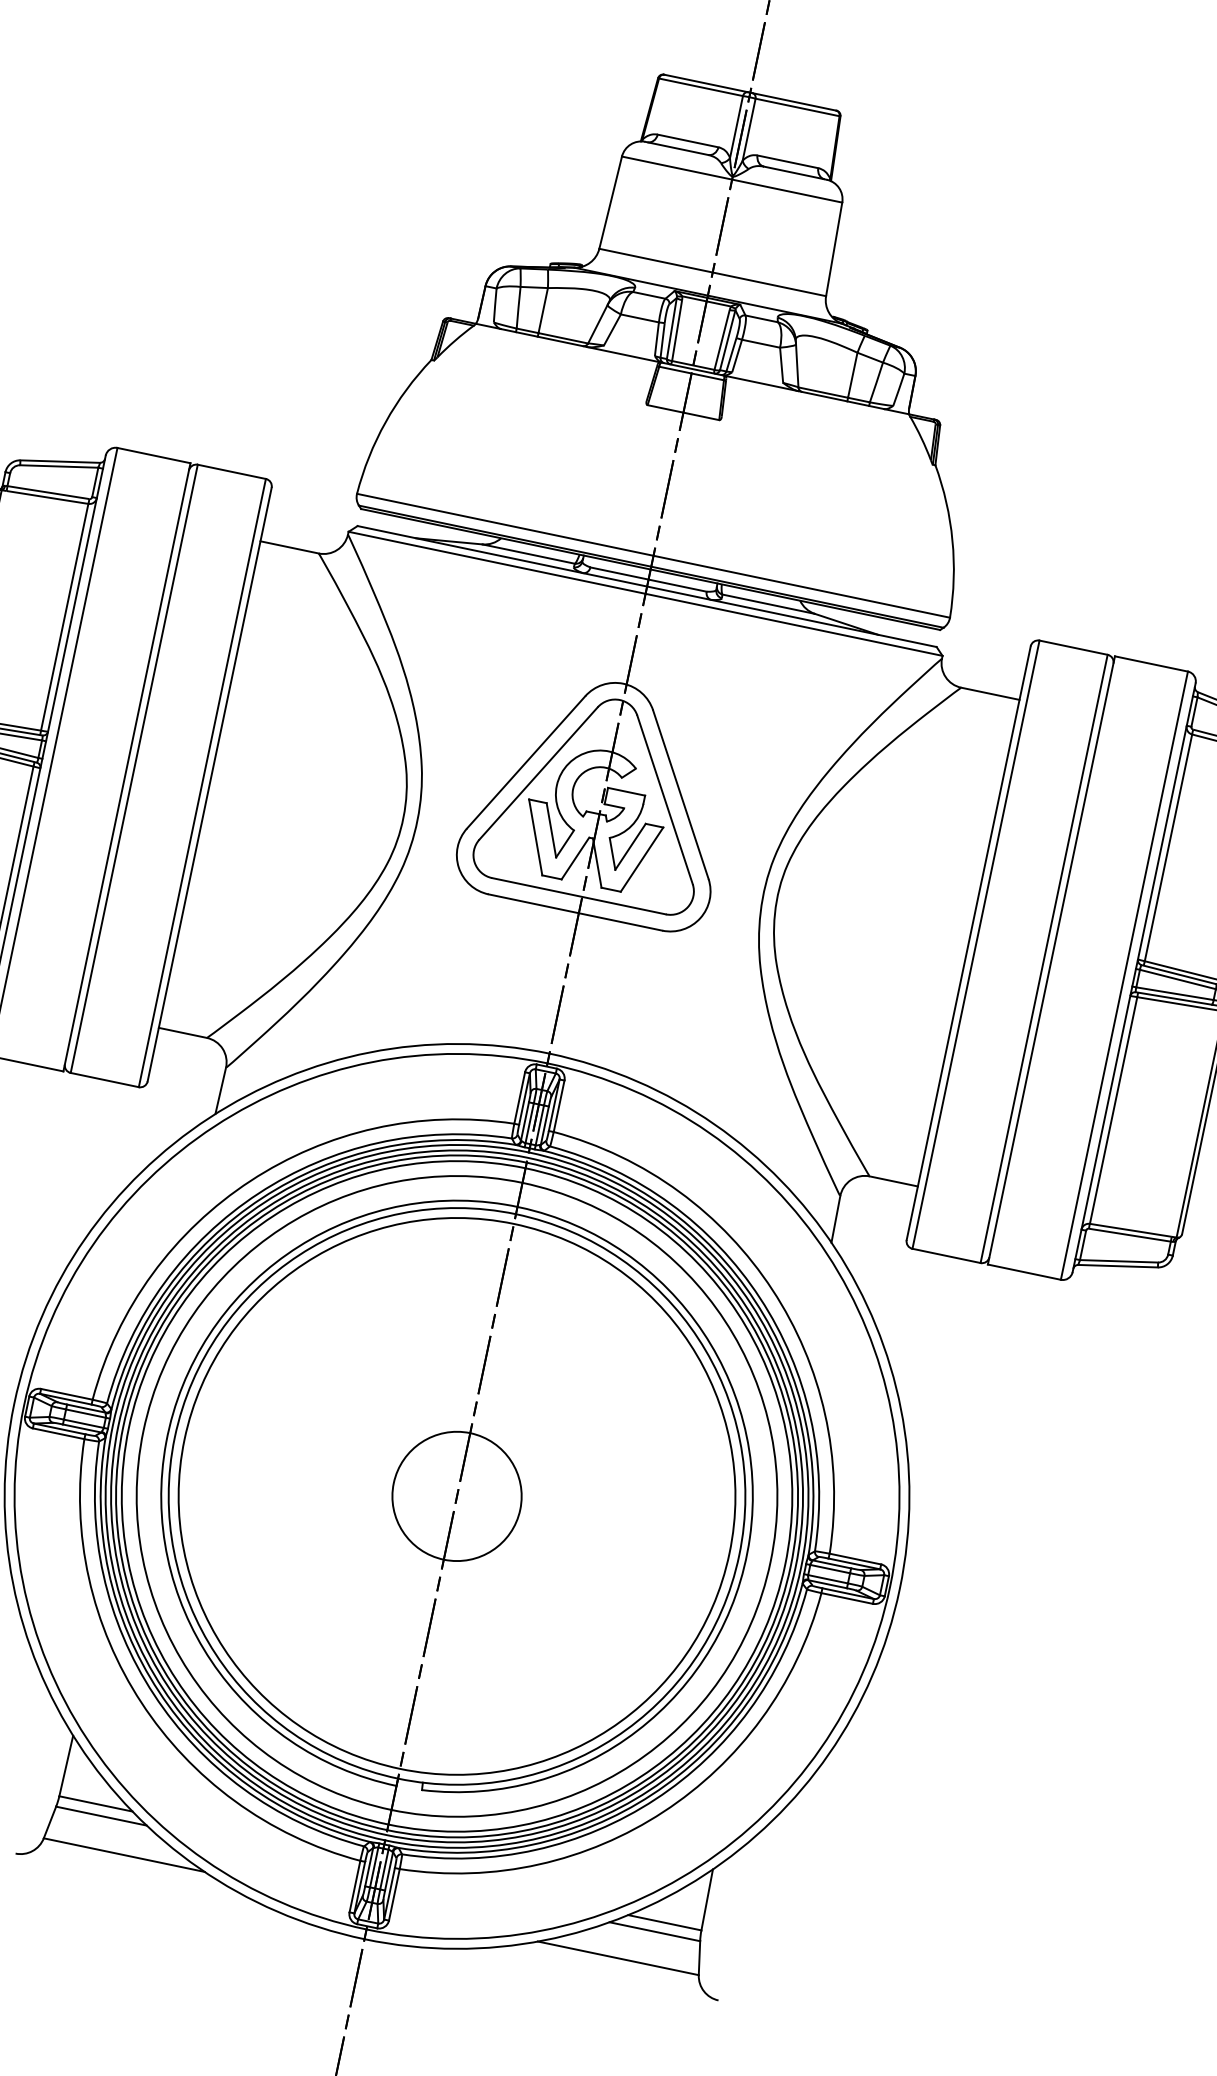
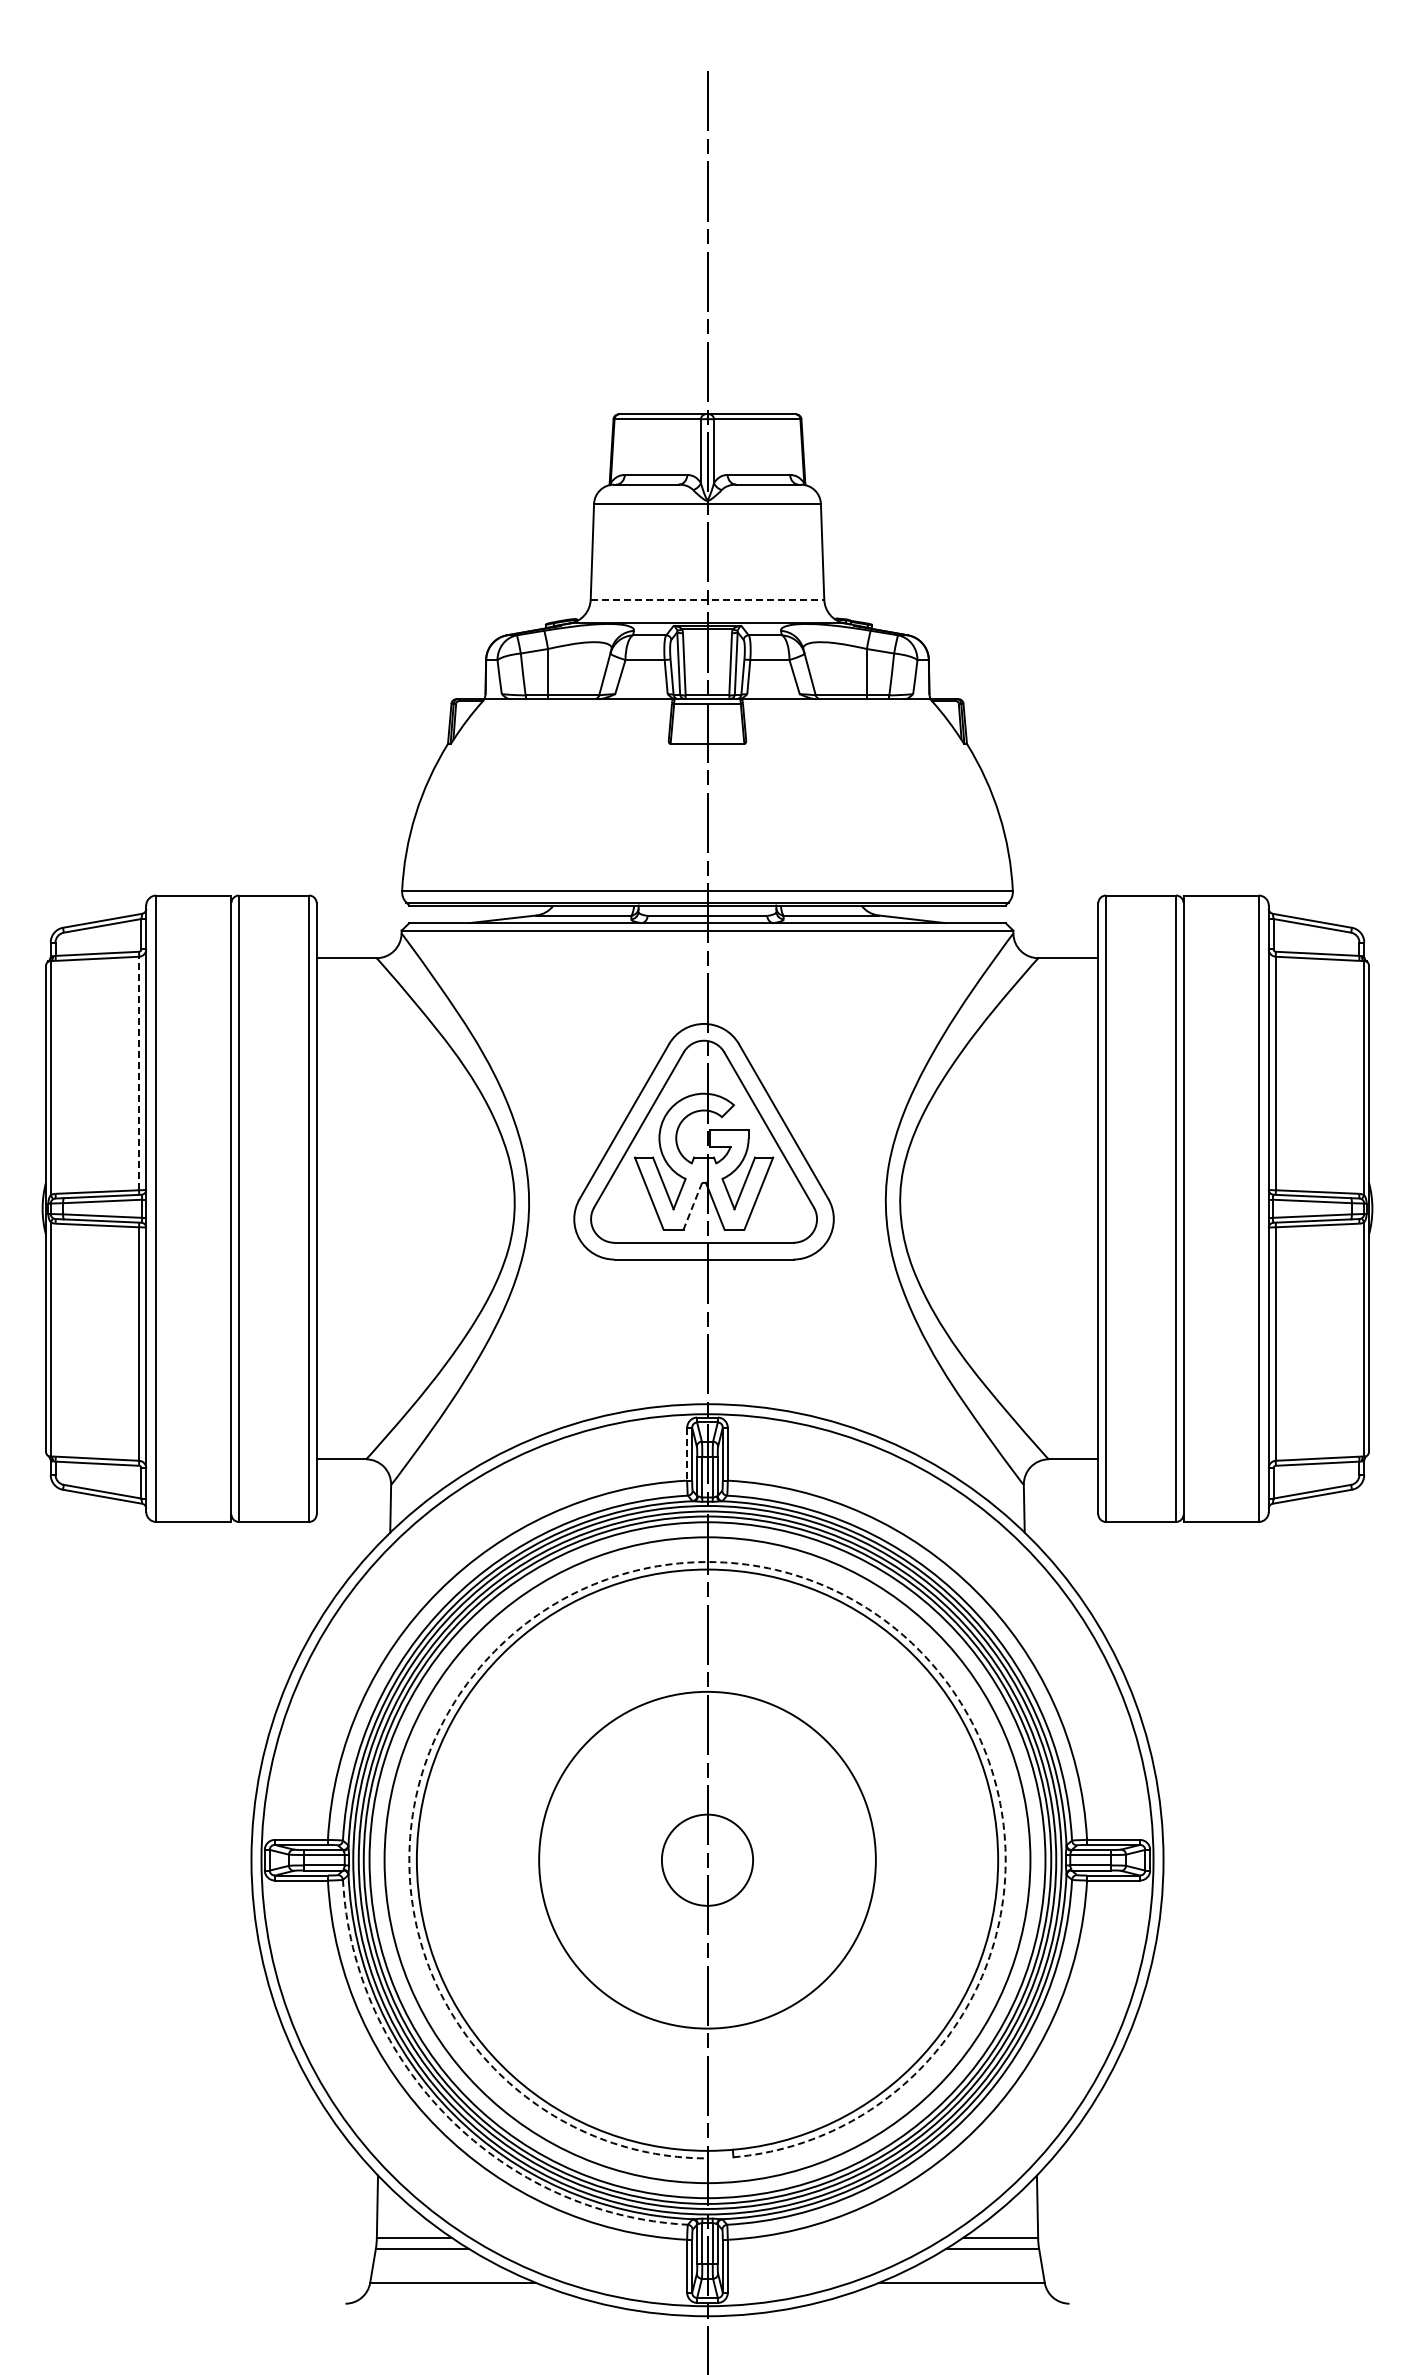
line: (712, 272) -> (707, 599), solid -> dashed
line: (65, 617) -> (139, 1073), solid -> dashed
line: (575, 858) -> (692, 1206), solid -> dashed
line: (519, 1098) -> (687, 1454), solid -> dashed
arc: (504, 1204) -> (694, 1562), solid -> dashed
circle: (457, 1495) -> (707, 1859), size x0.6
circle: (456, 1496) -> (707, 1860), size x0.7
arc: (154, 1694) -> (449, 2118), solid -> dashed

